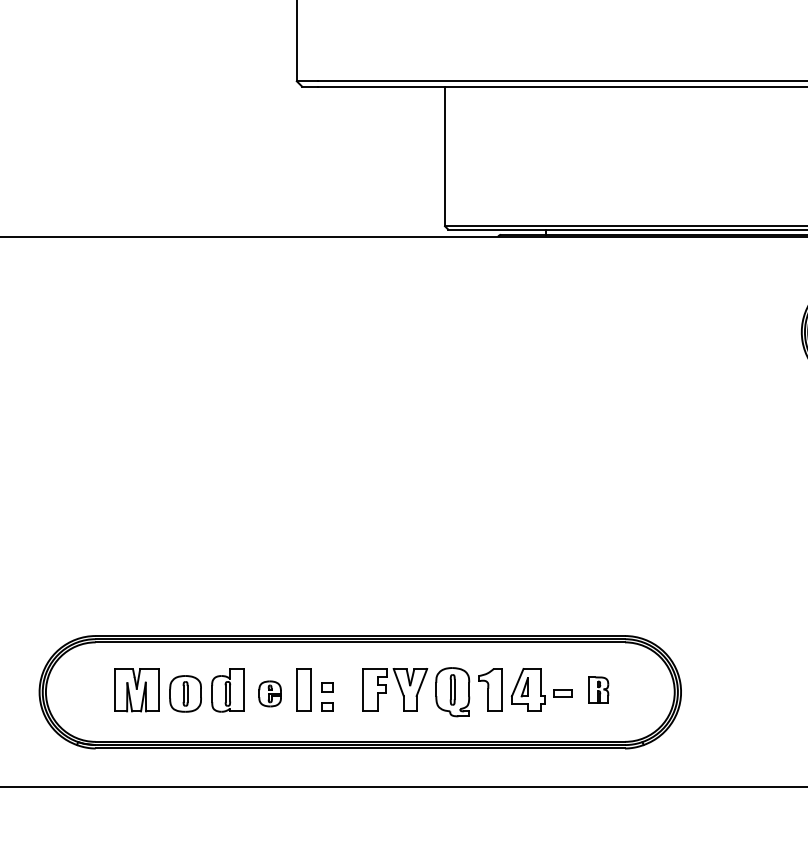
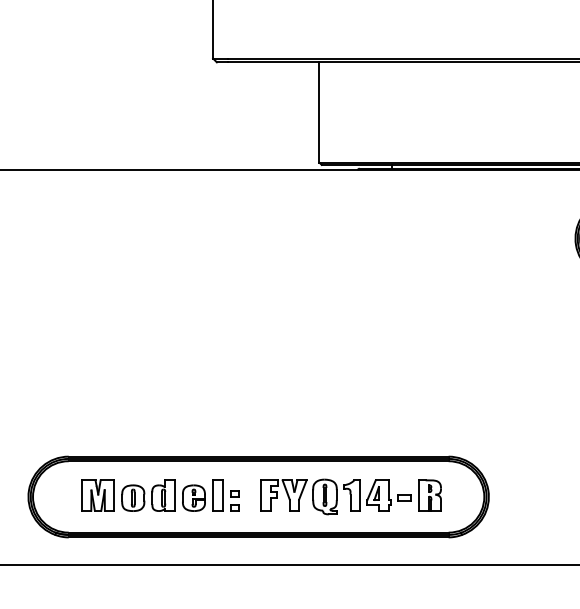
part: (598, 689) -> (429, 495), size x1.67
part: (269, 693) -> (193, 497), size x1.43

